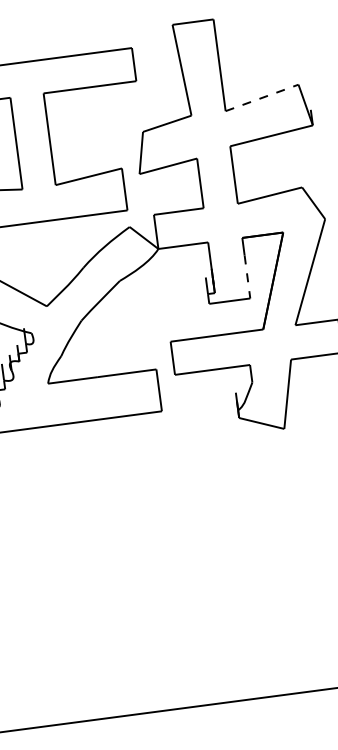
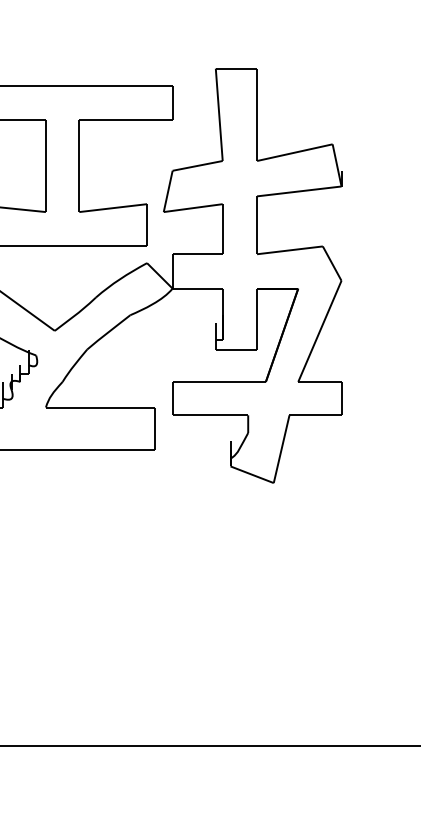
line: (261, 97) -> (294, 152), dashed -> solid
line: (247, 276) -> (257, 327), dashed -> solid

